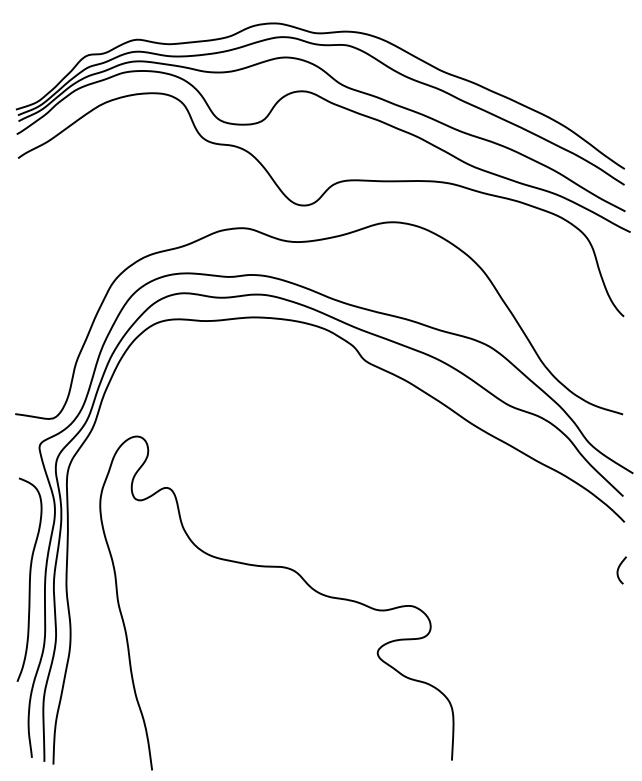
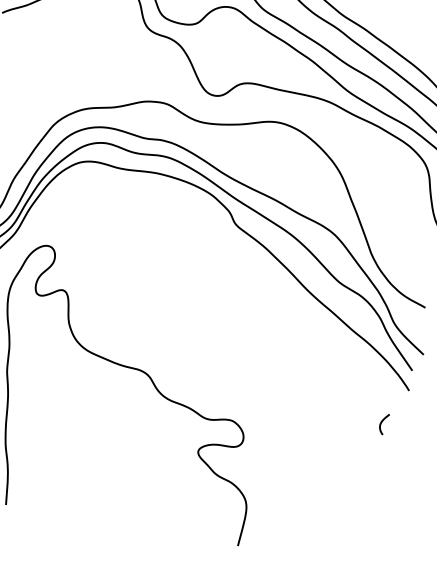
curve: (619, 568) -> (382, 422), moved

